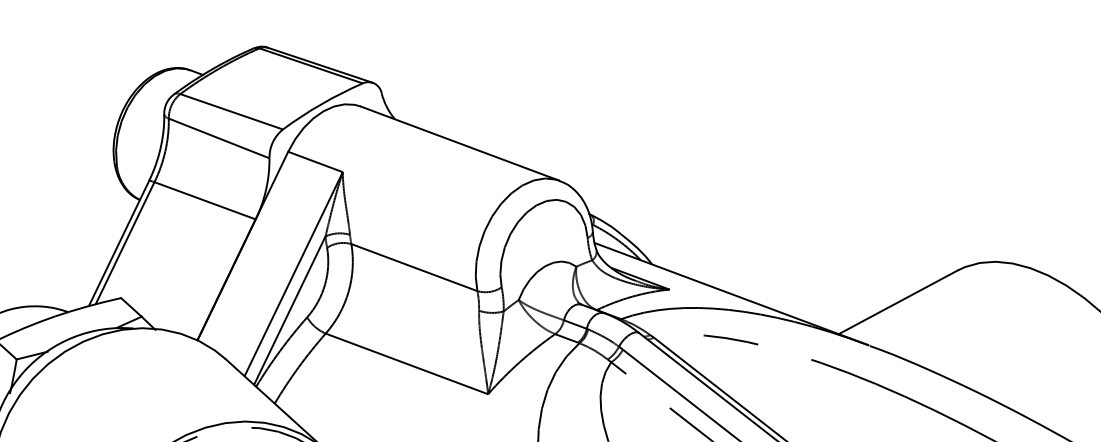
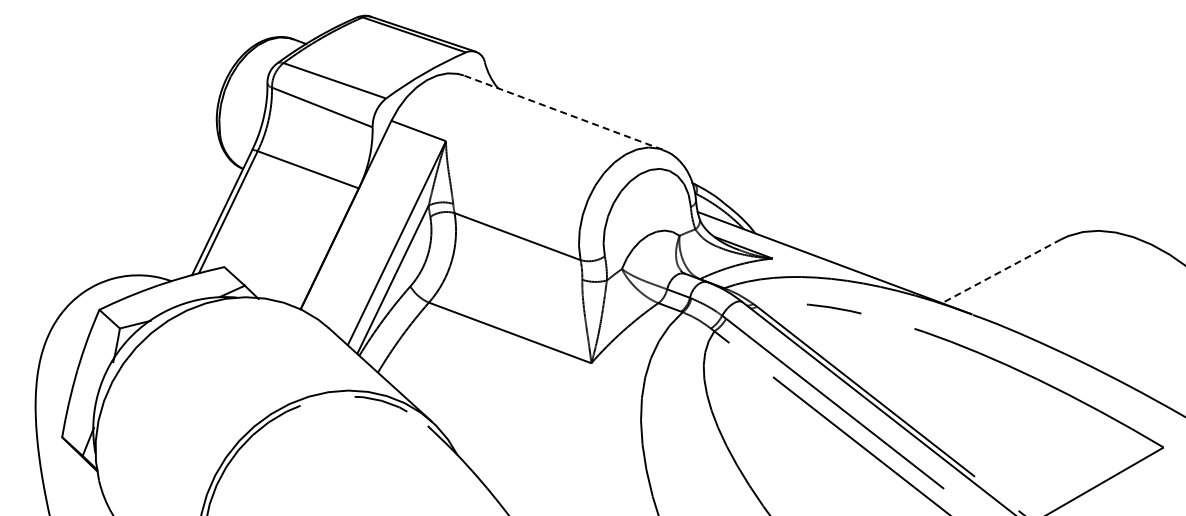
line: (459, 143) -> (562, 112), solid -> dashed
line: (898, 302) -> (1001, 271), solid -> dashed

